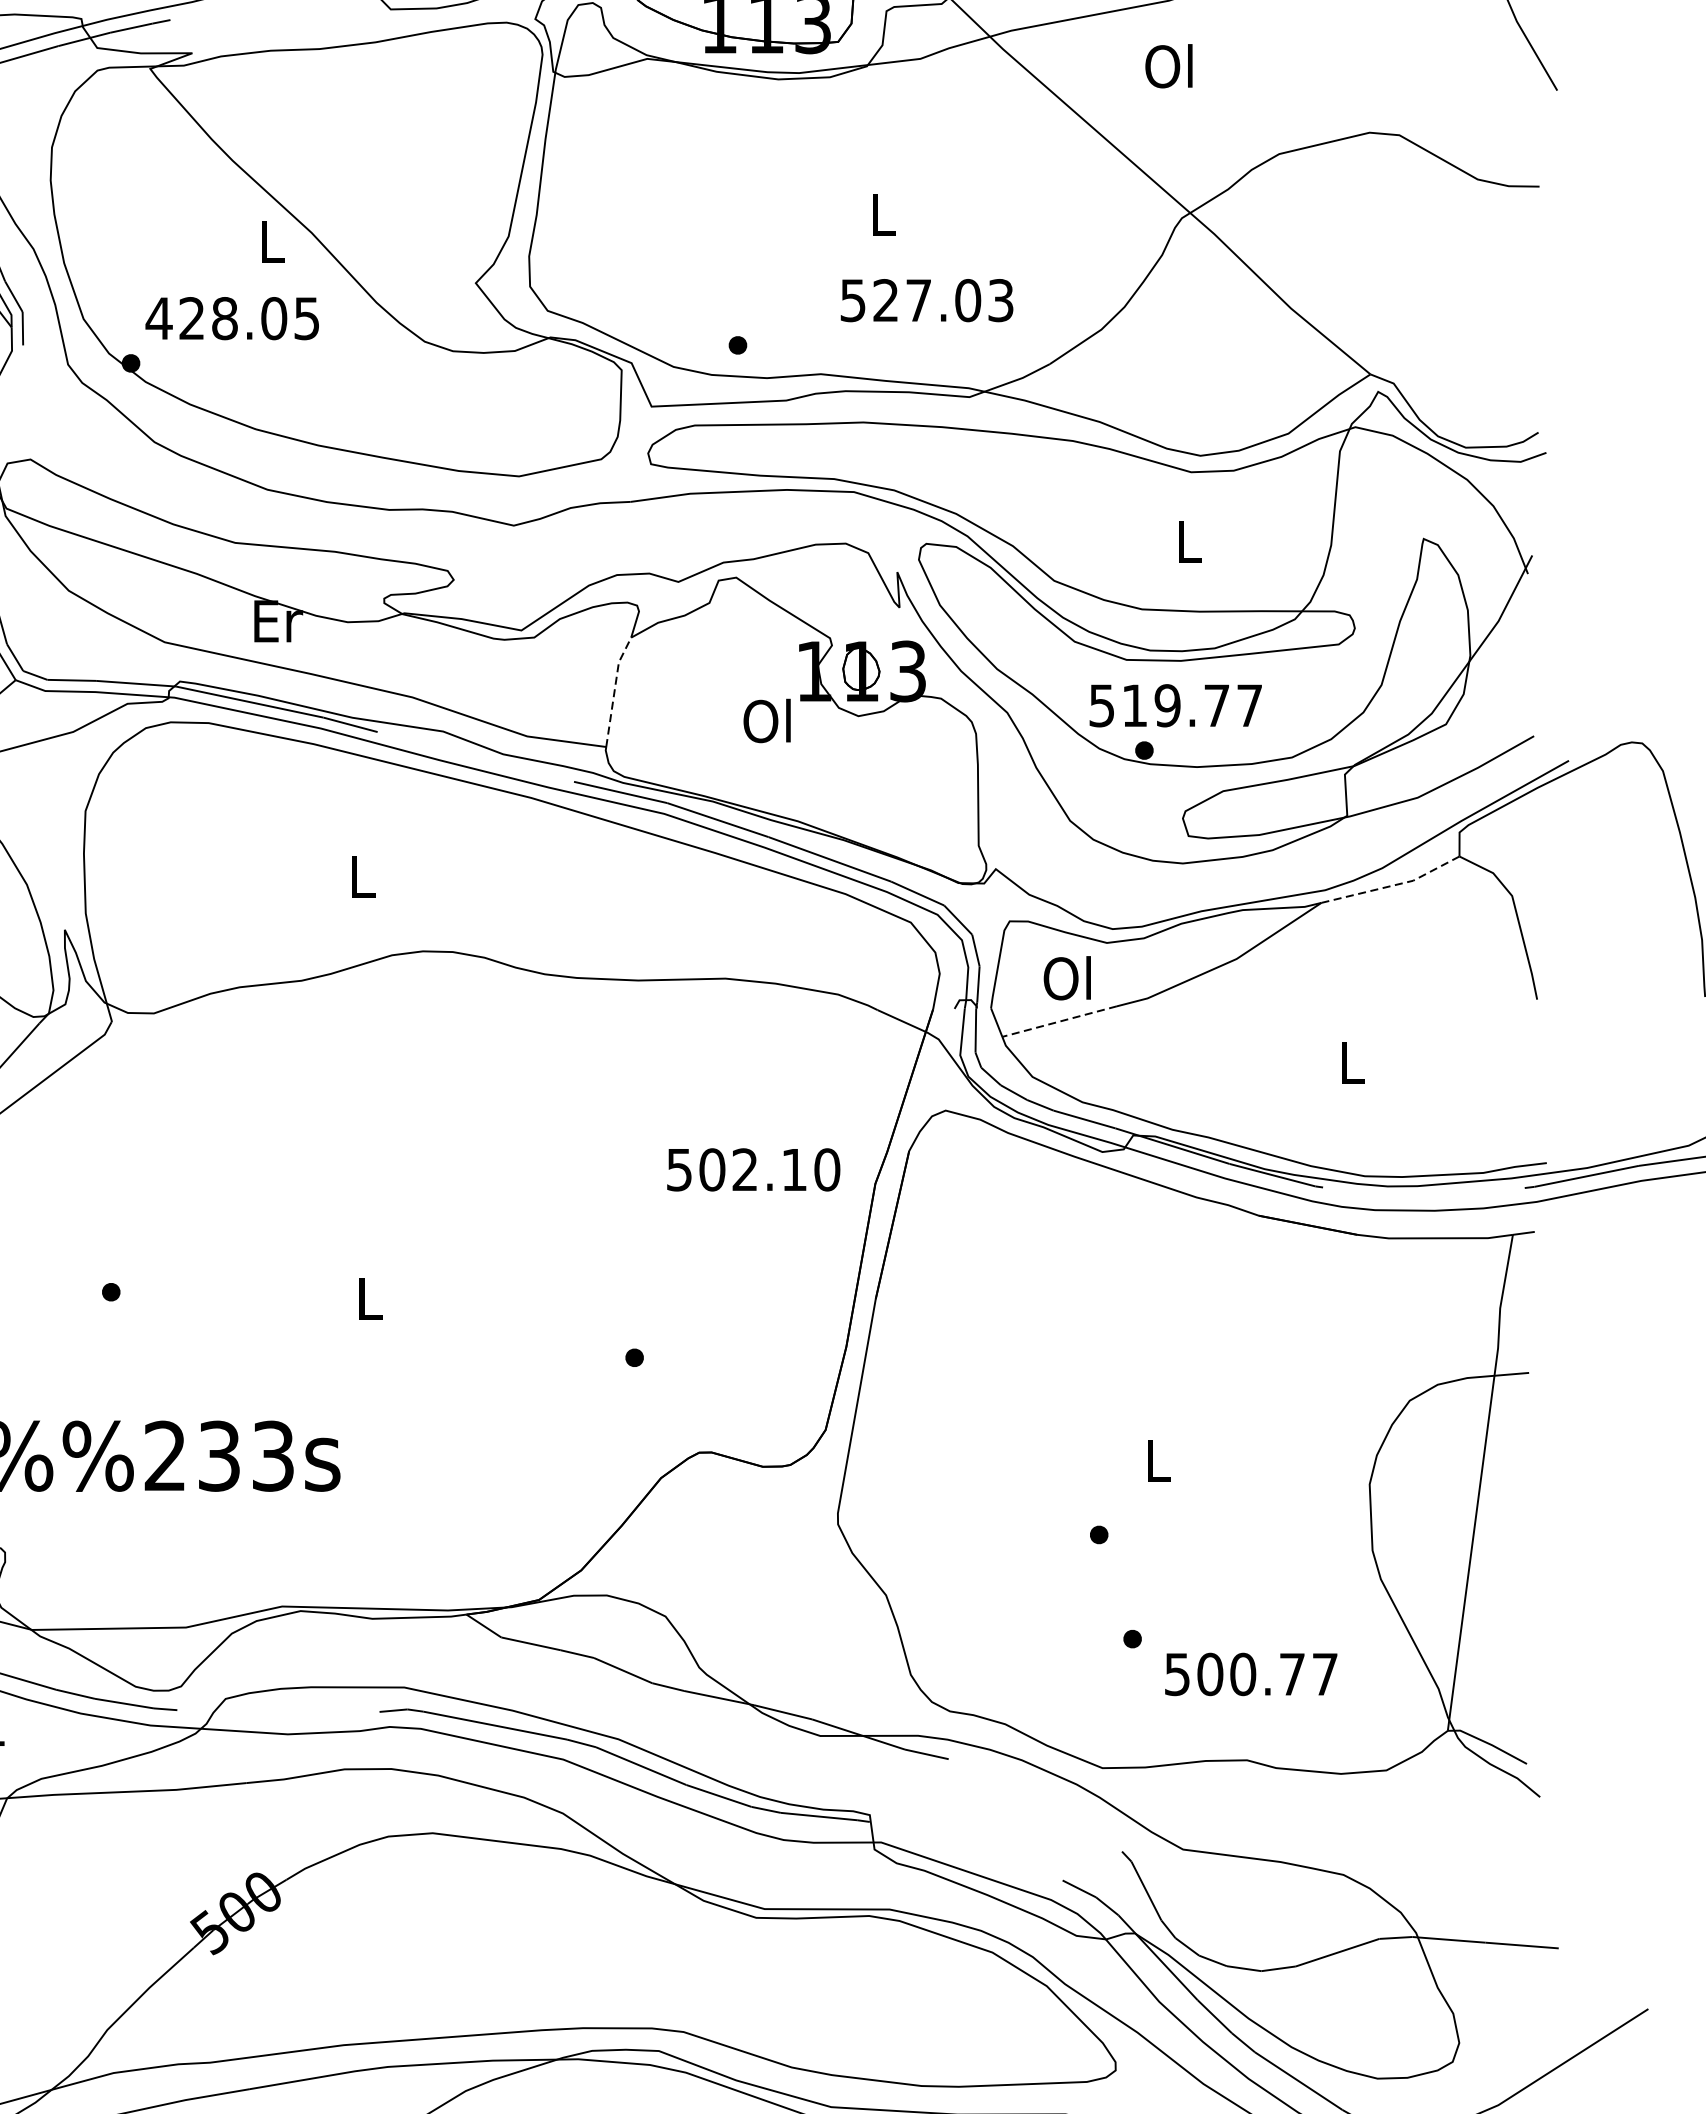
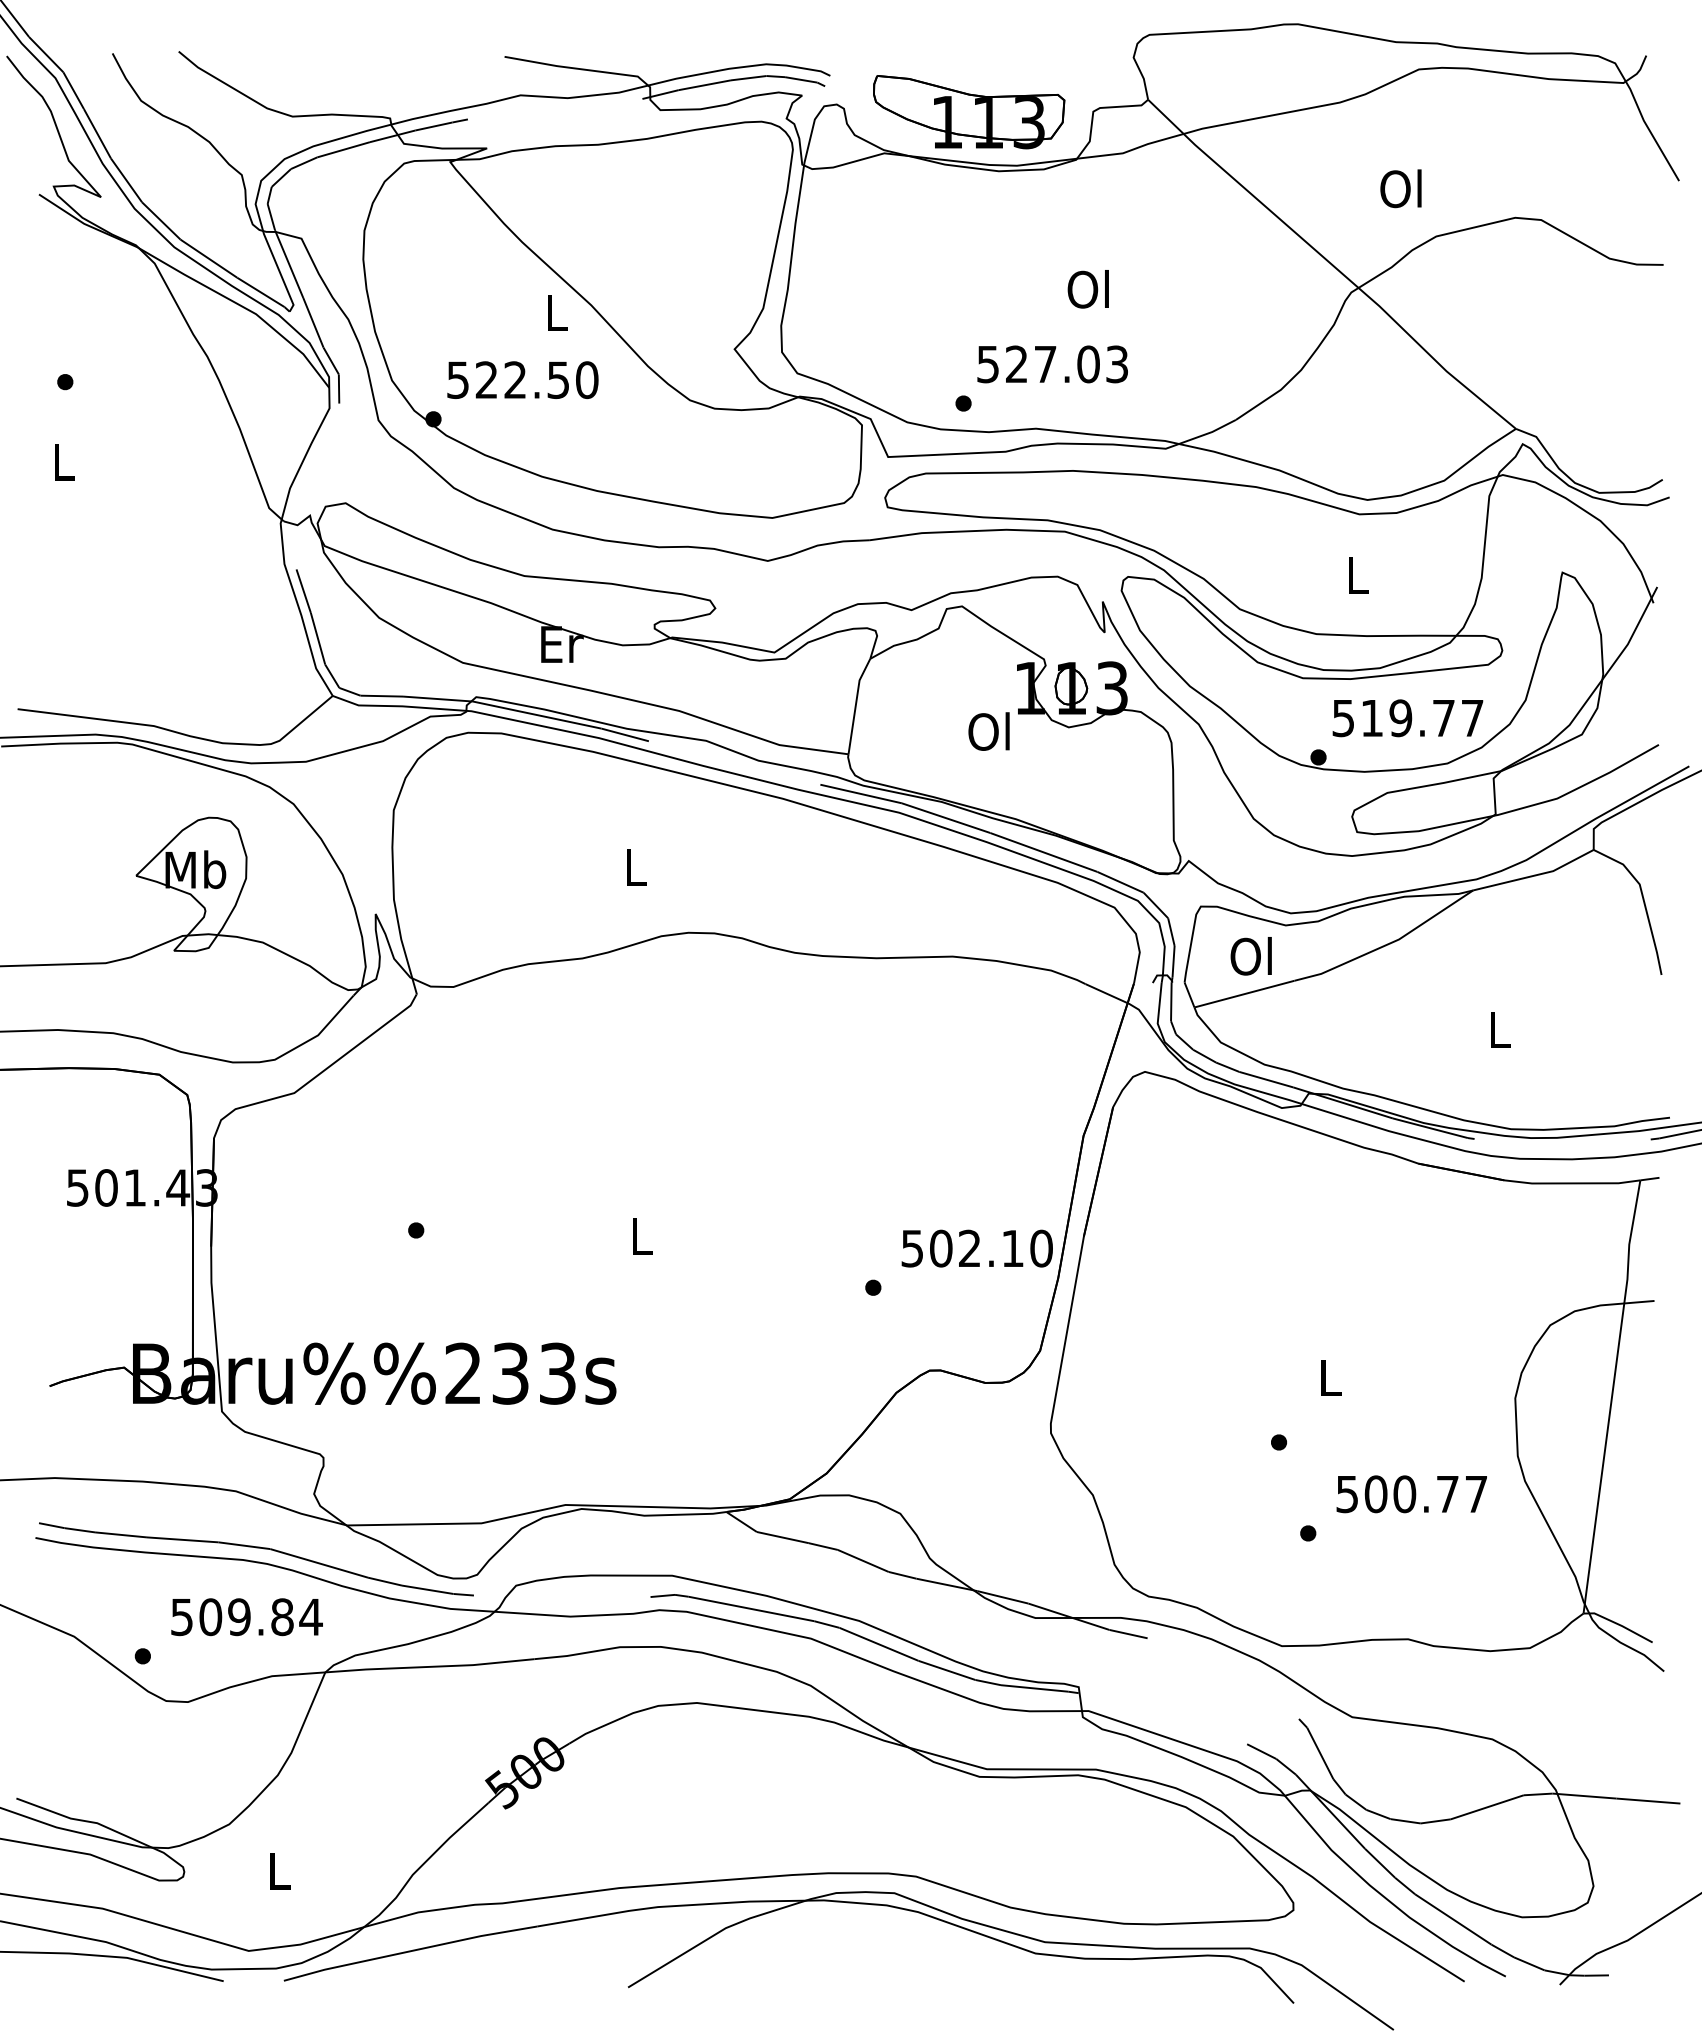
text: (1168, 65) -> (1400, 188), moved
text: (879, 214) -> (1087, 289), L -> Ol
text: (926, 300) -> (1052, 364), moved
text: (232, 318) -> (522, 380), 428.05 -> 522.50
line: (615, 689) -> (856, 704), dashed -> solid
text: (1175, 706) -> (1407, 718), moved
line: (1392, 885) -> (1535, 875), dashed -> solid
line: (1059, 1022) -> (1244, 994), dashed -> solid
text: (752, 1169) -> (976, 1248), moved
text: (1250, 1674) -> (1411, 1494), moved

